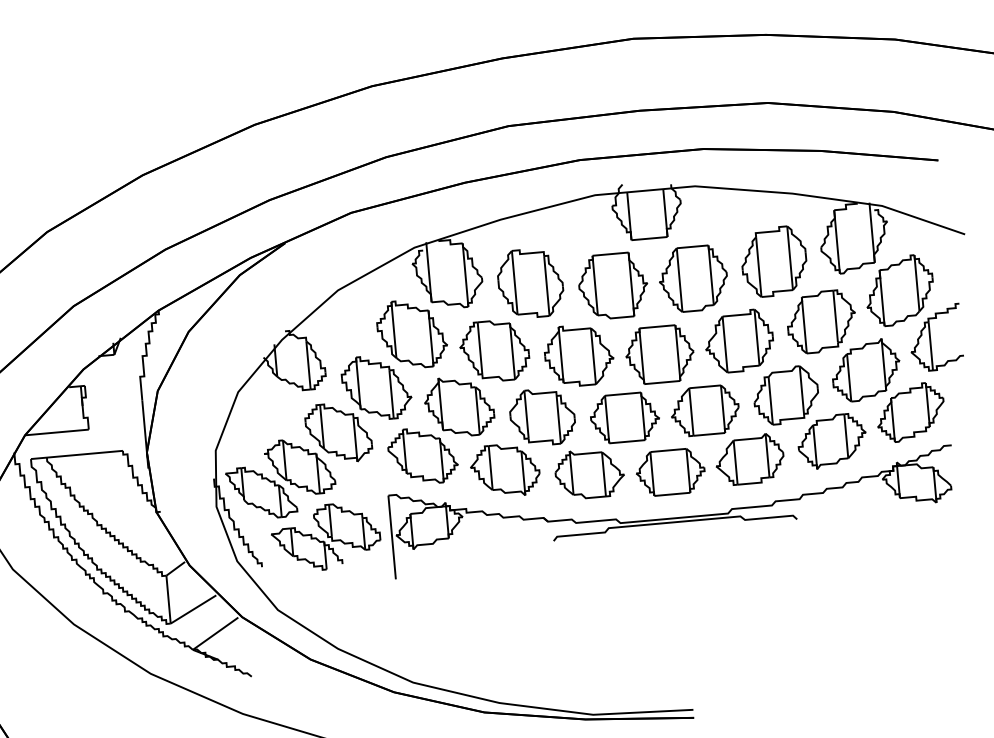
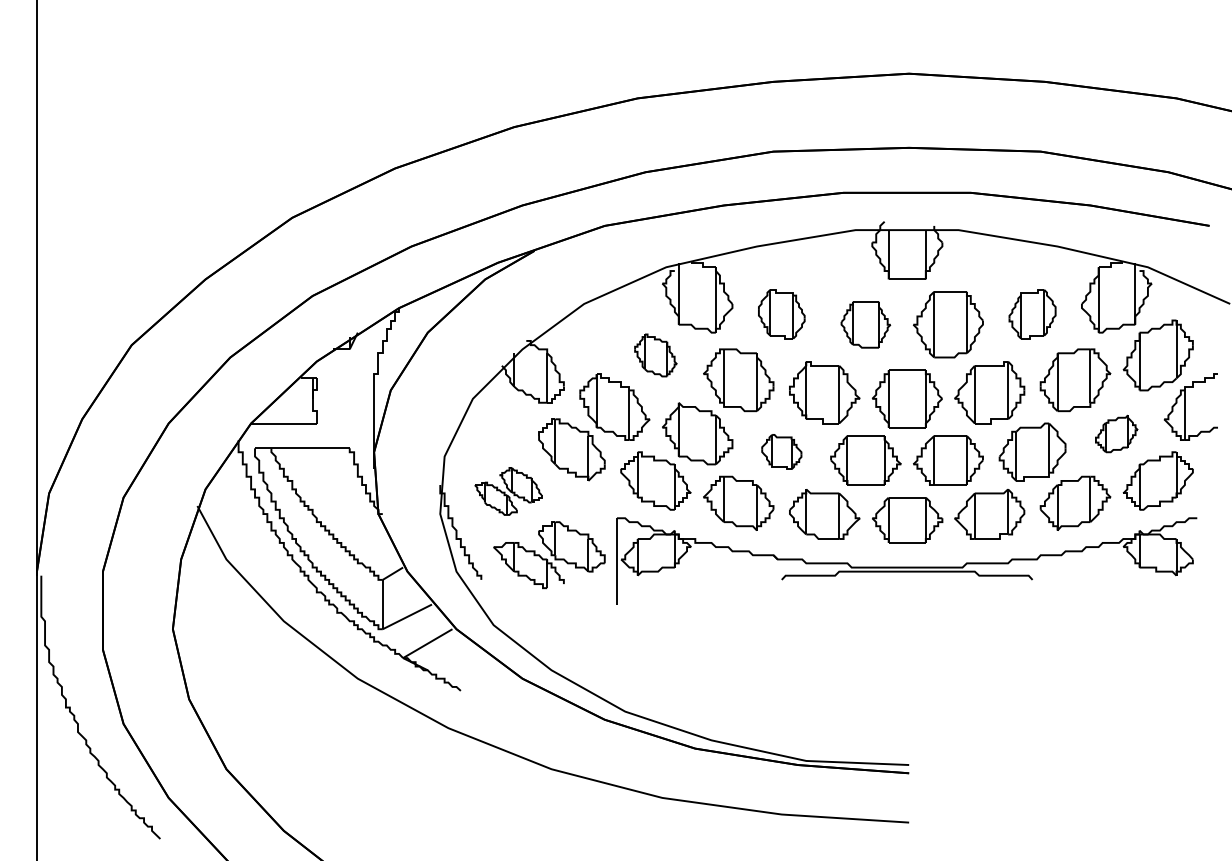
part: (774, 260) -> (1032, 313), size x0.7
part: (530, 282) -> (781, 313), size x0.7
part: (612, 285) -> (865, 324), size x0.7
part: (411, 334) -> (655, 355), size x0.6
part: (865, 370) -> (1116, 433), size x0.6
part: (542, 416) -> (781, 451), size x0.6
part: (280, 479) -> (508, 491), size x0.6

